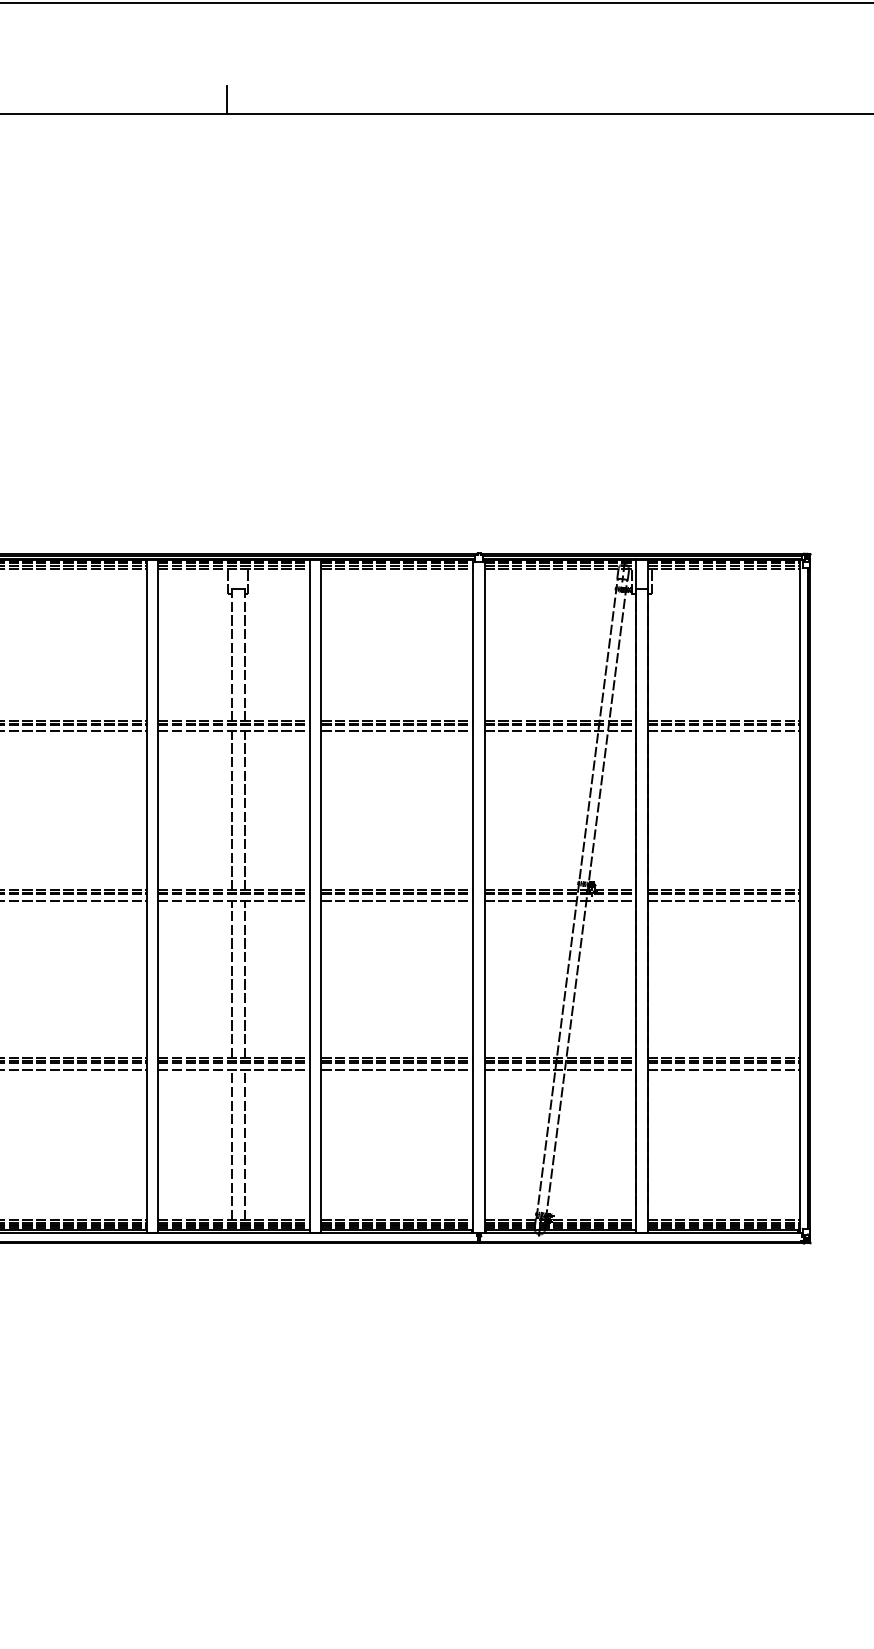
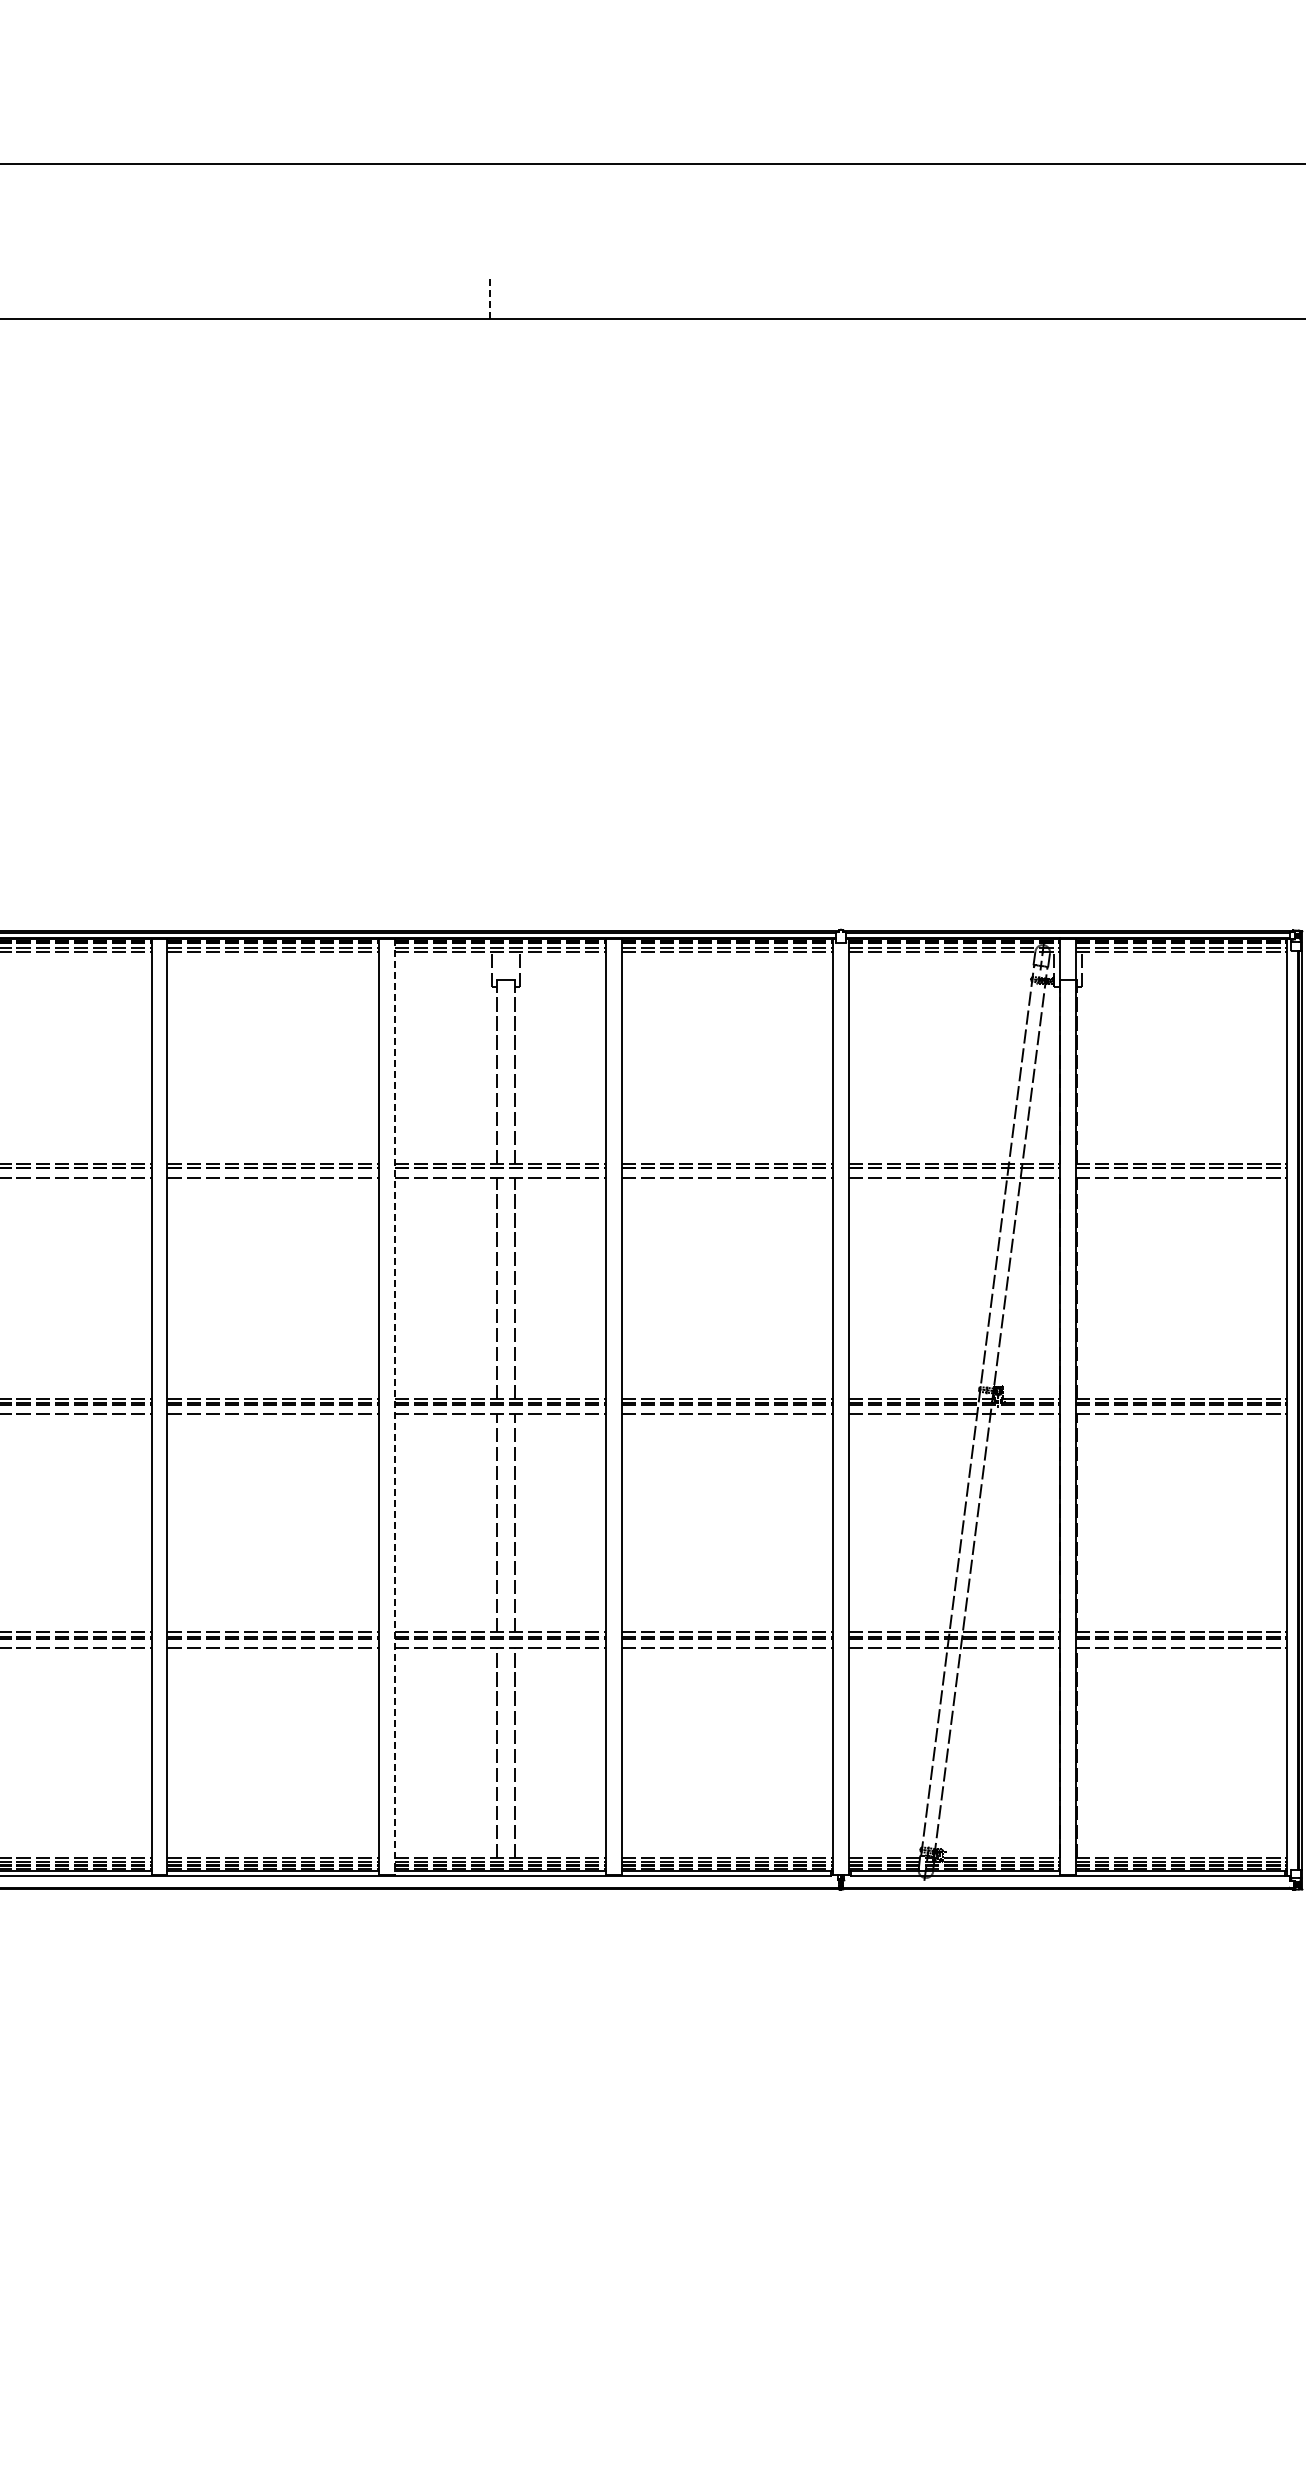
line: (227, 99) -> (490, 298), solid -> dashed
line: (158, 896) -> (394, 1407), solid -> dashed

